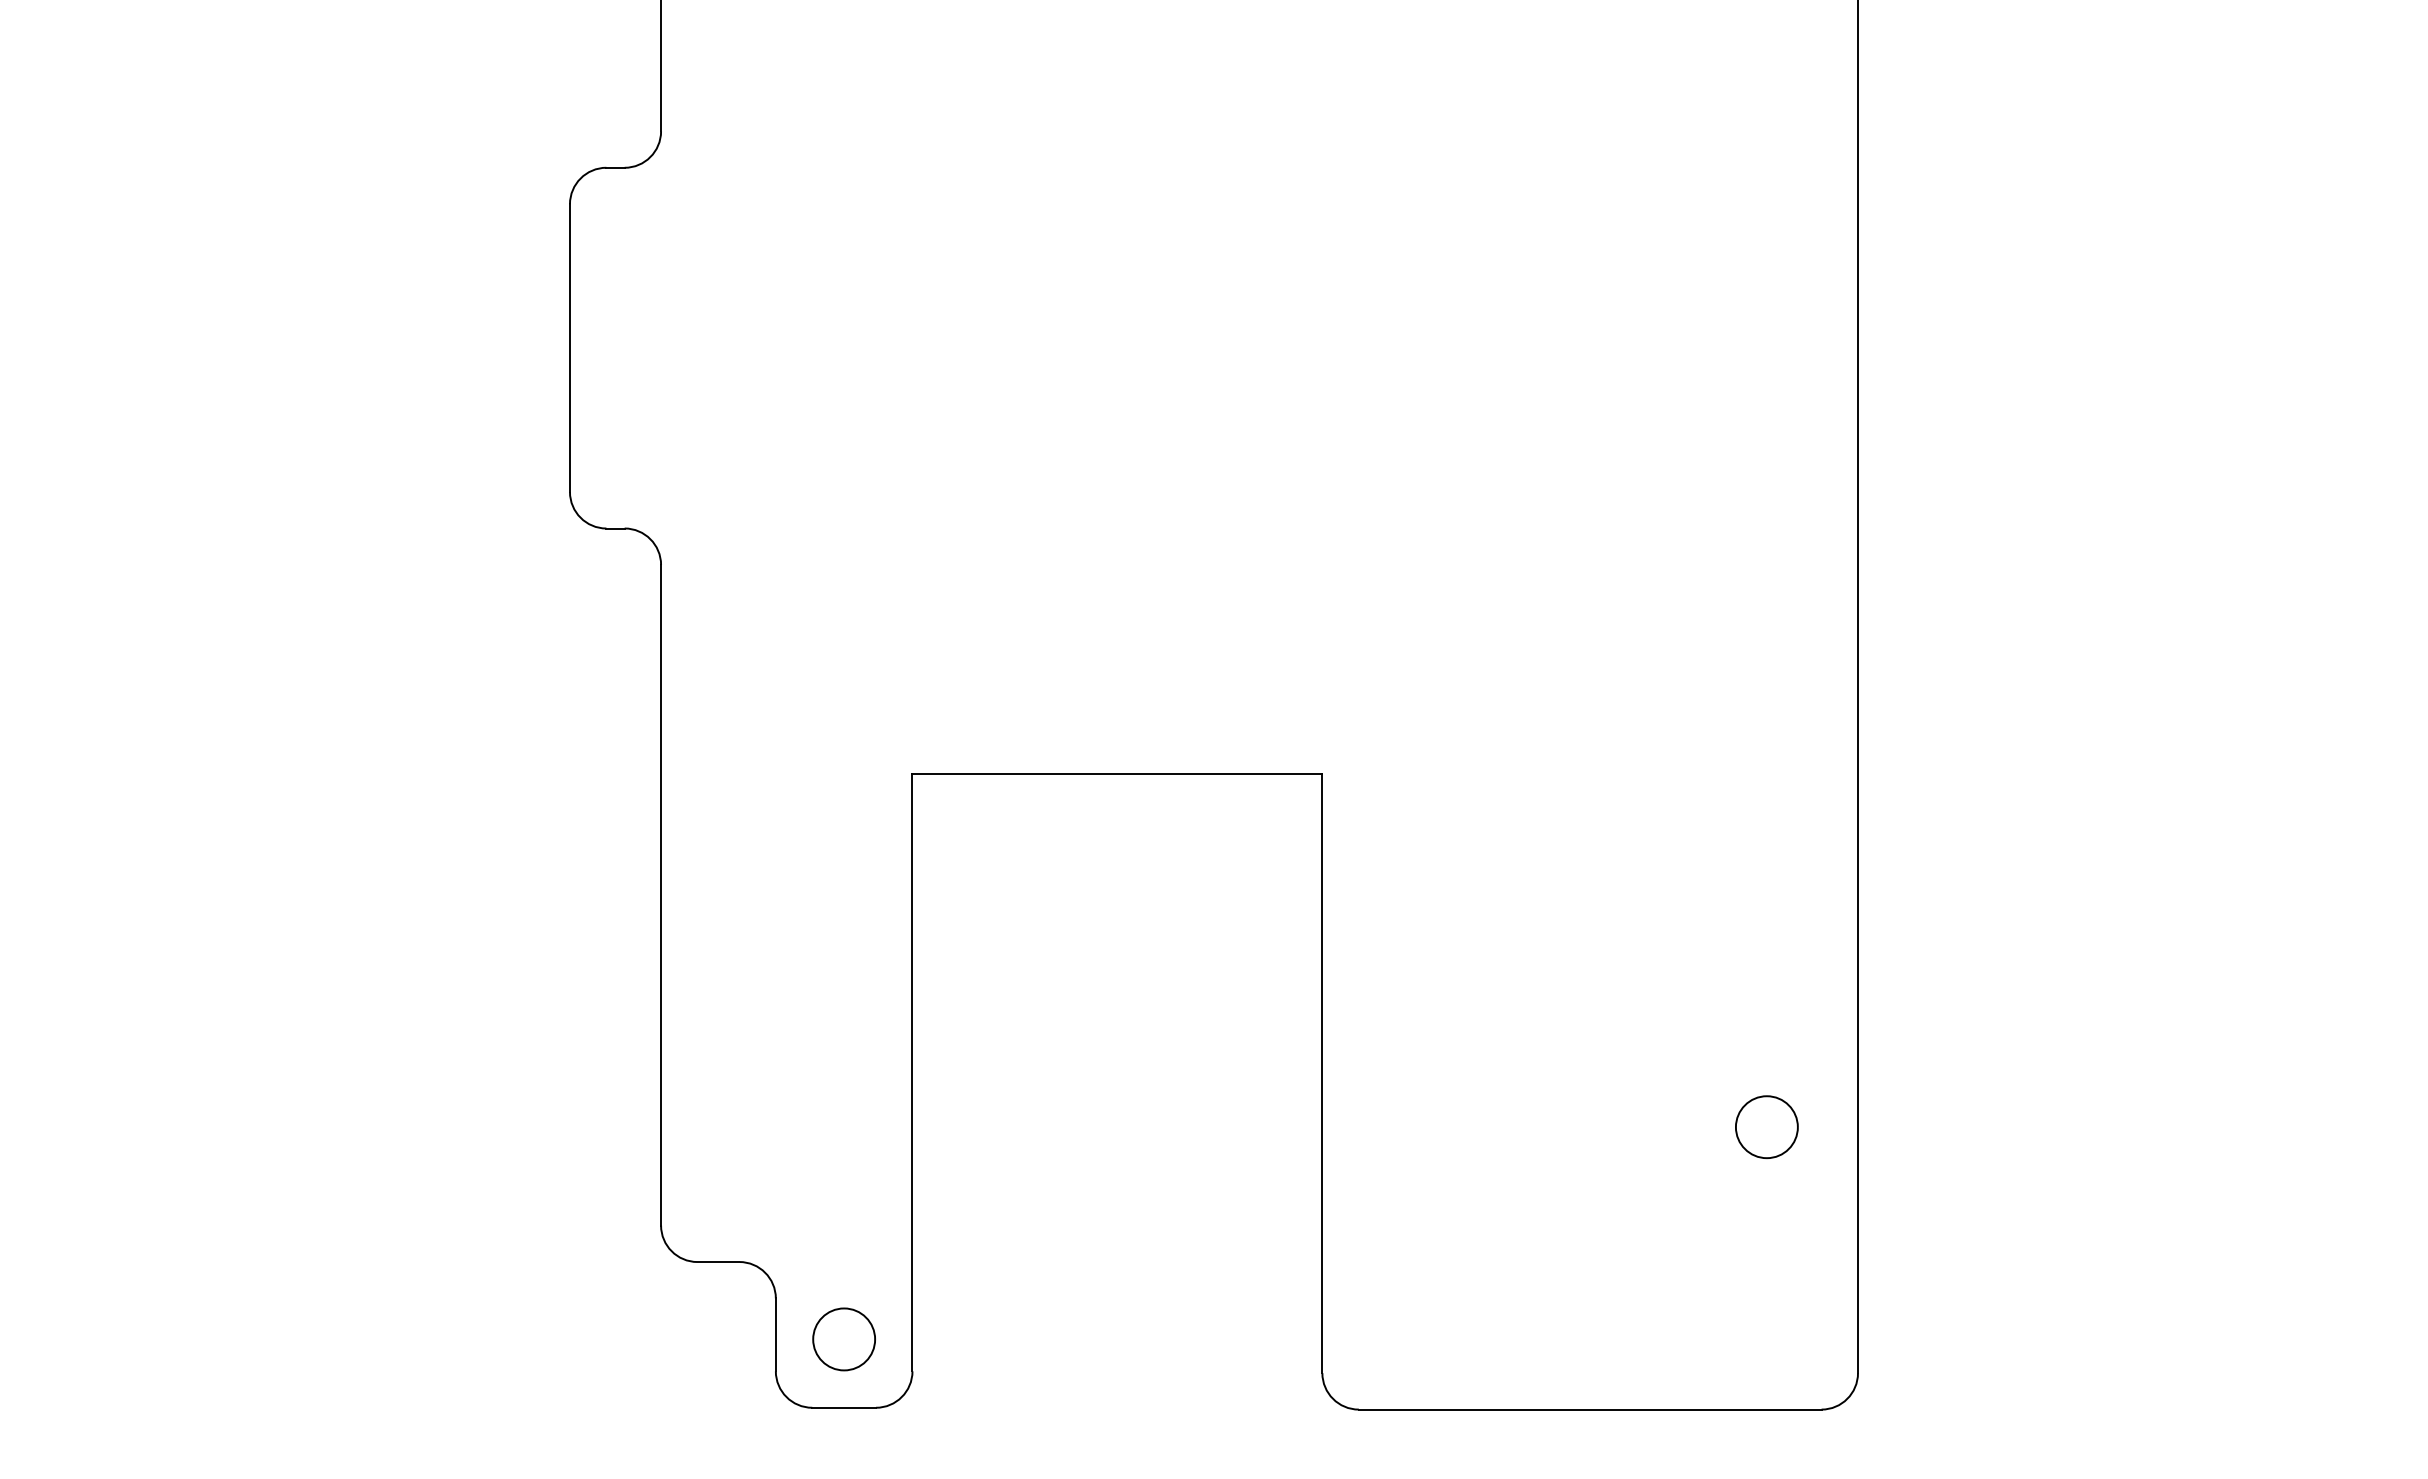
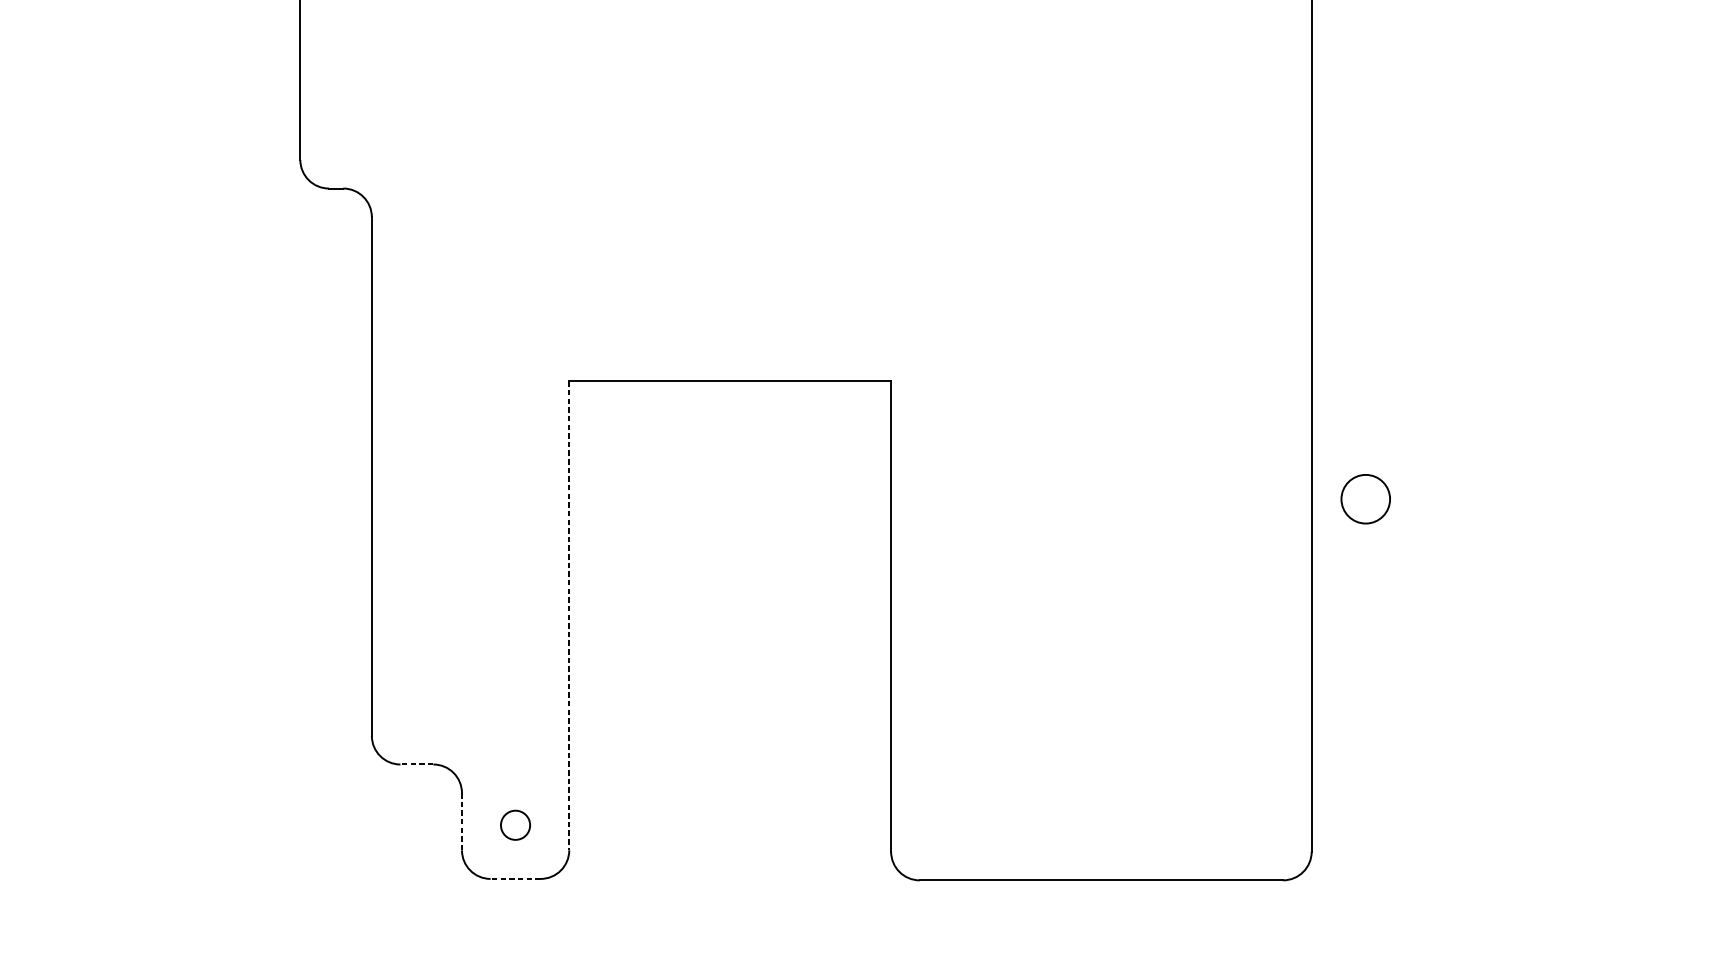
line: (912, 1072) -> (569, 615), solid -> dashed
circle: (1766, 1127) -> (1365, 499), moved
line: (718, 1262) -> (416, 764), solid -> dashed
line: (775, 1334) -> (461, 821), solid -> dashed
circle: (843, 1339) -> (515, 825), size x0.6
line: (844, 1407) -> (515, 878), solid -> dashed

